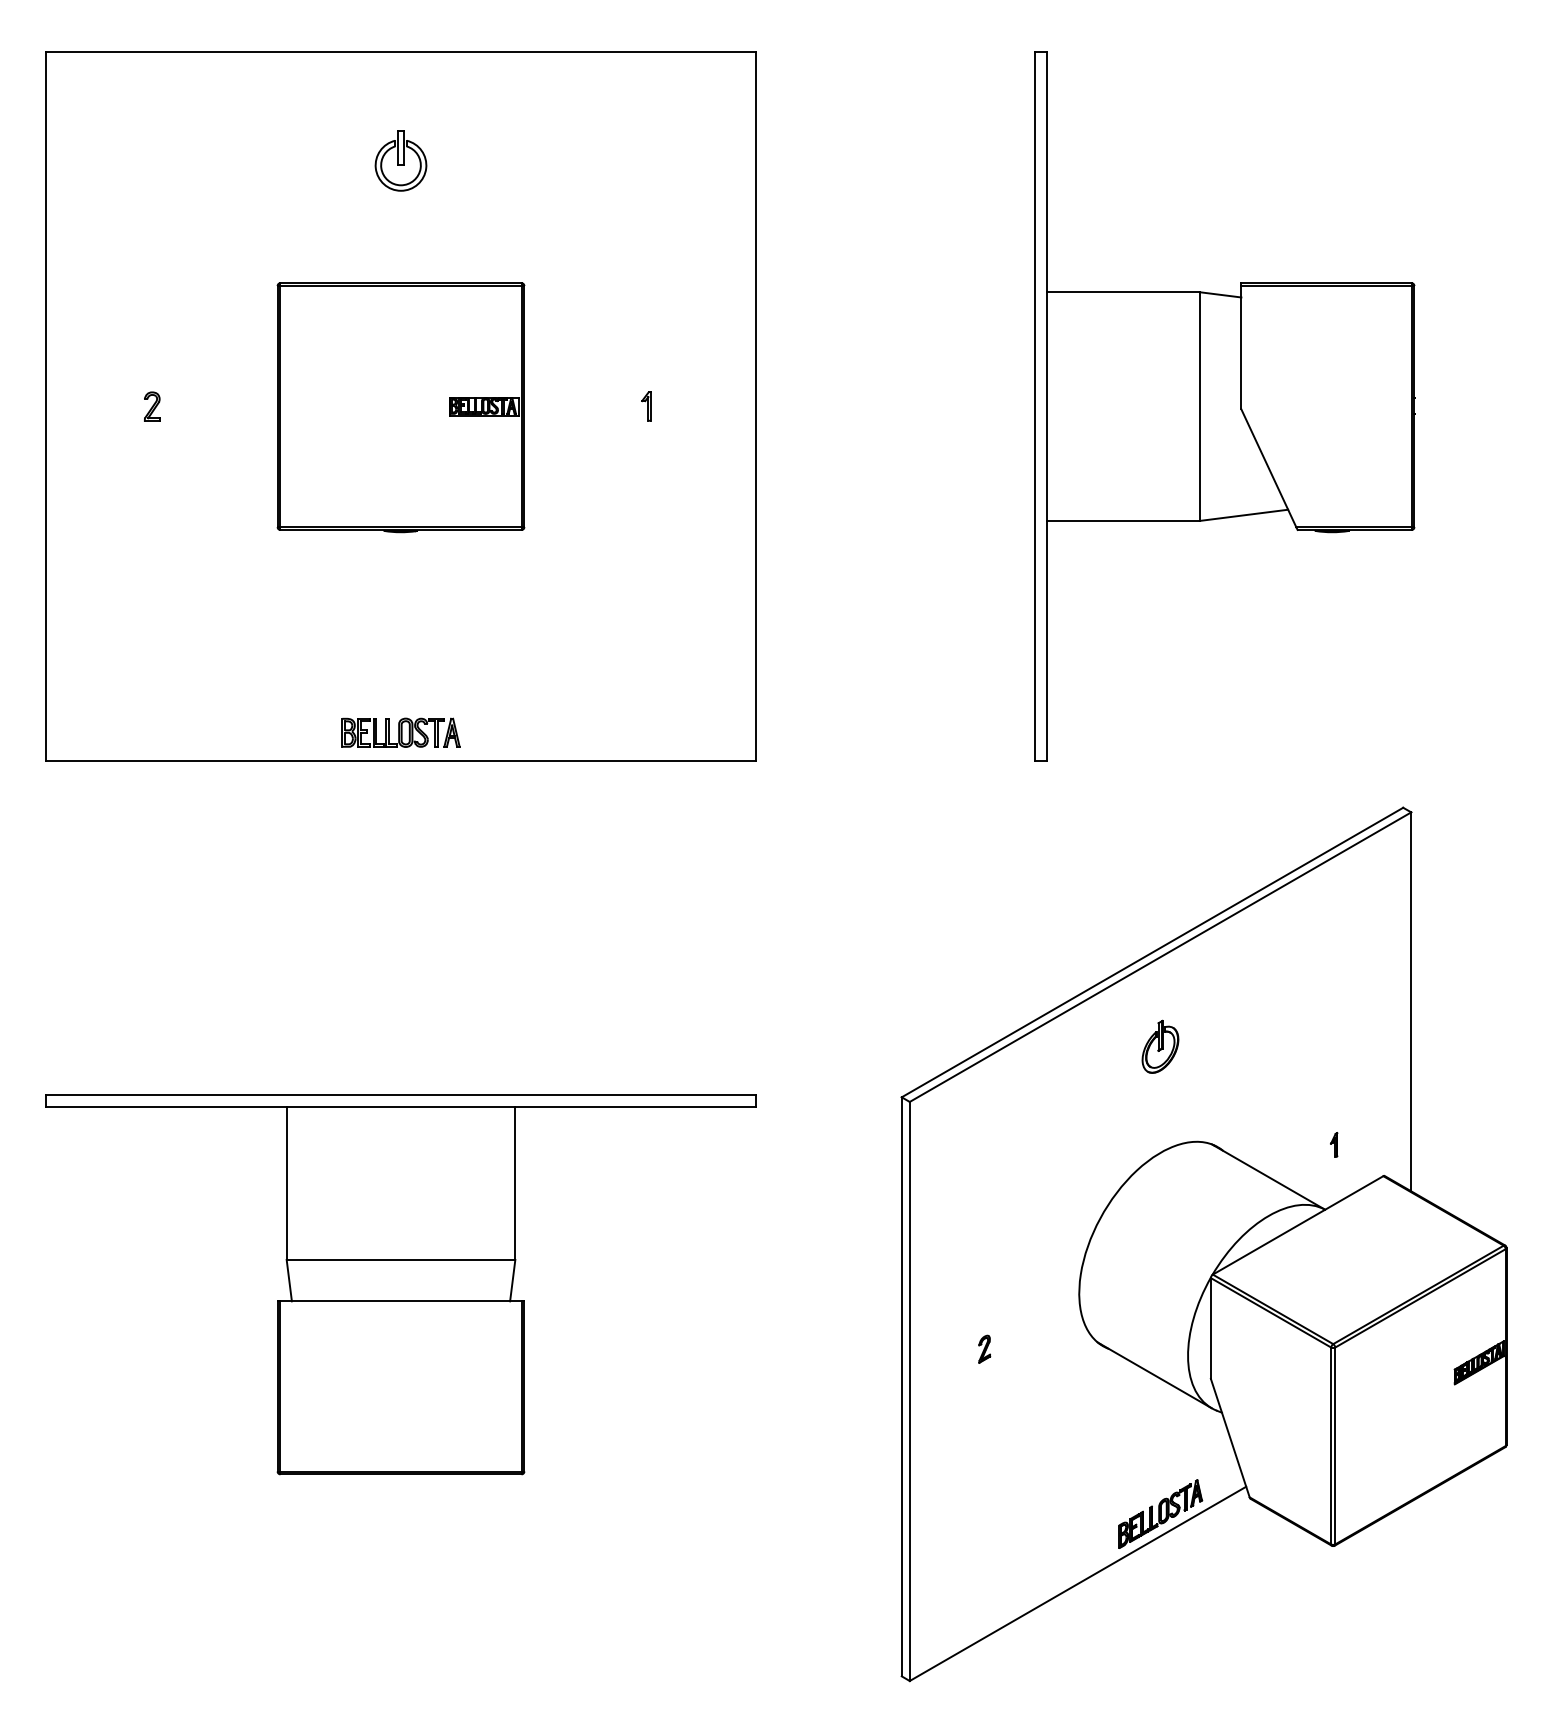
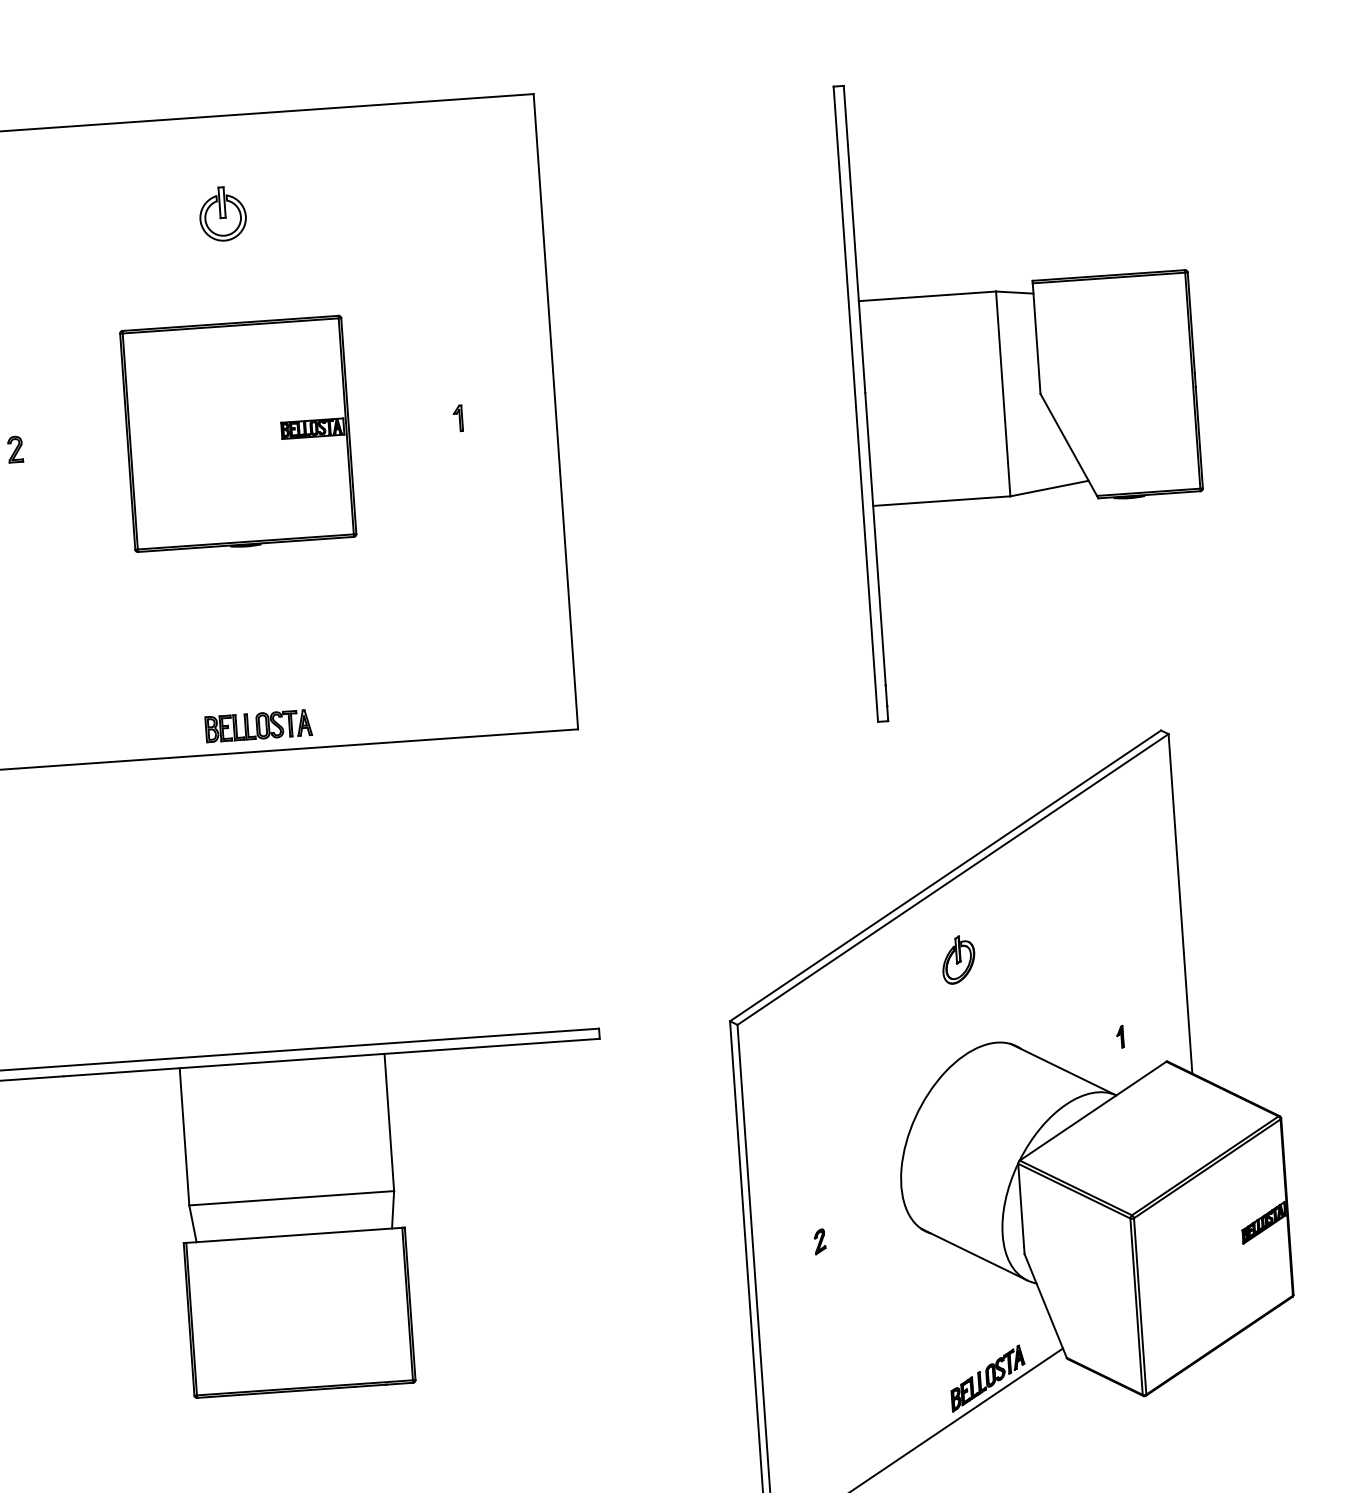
part: (1224, 406) -> (1025, 392), moved

